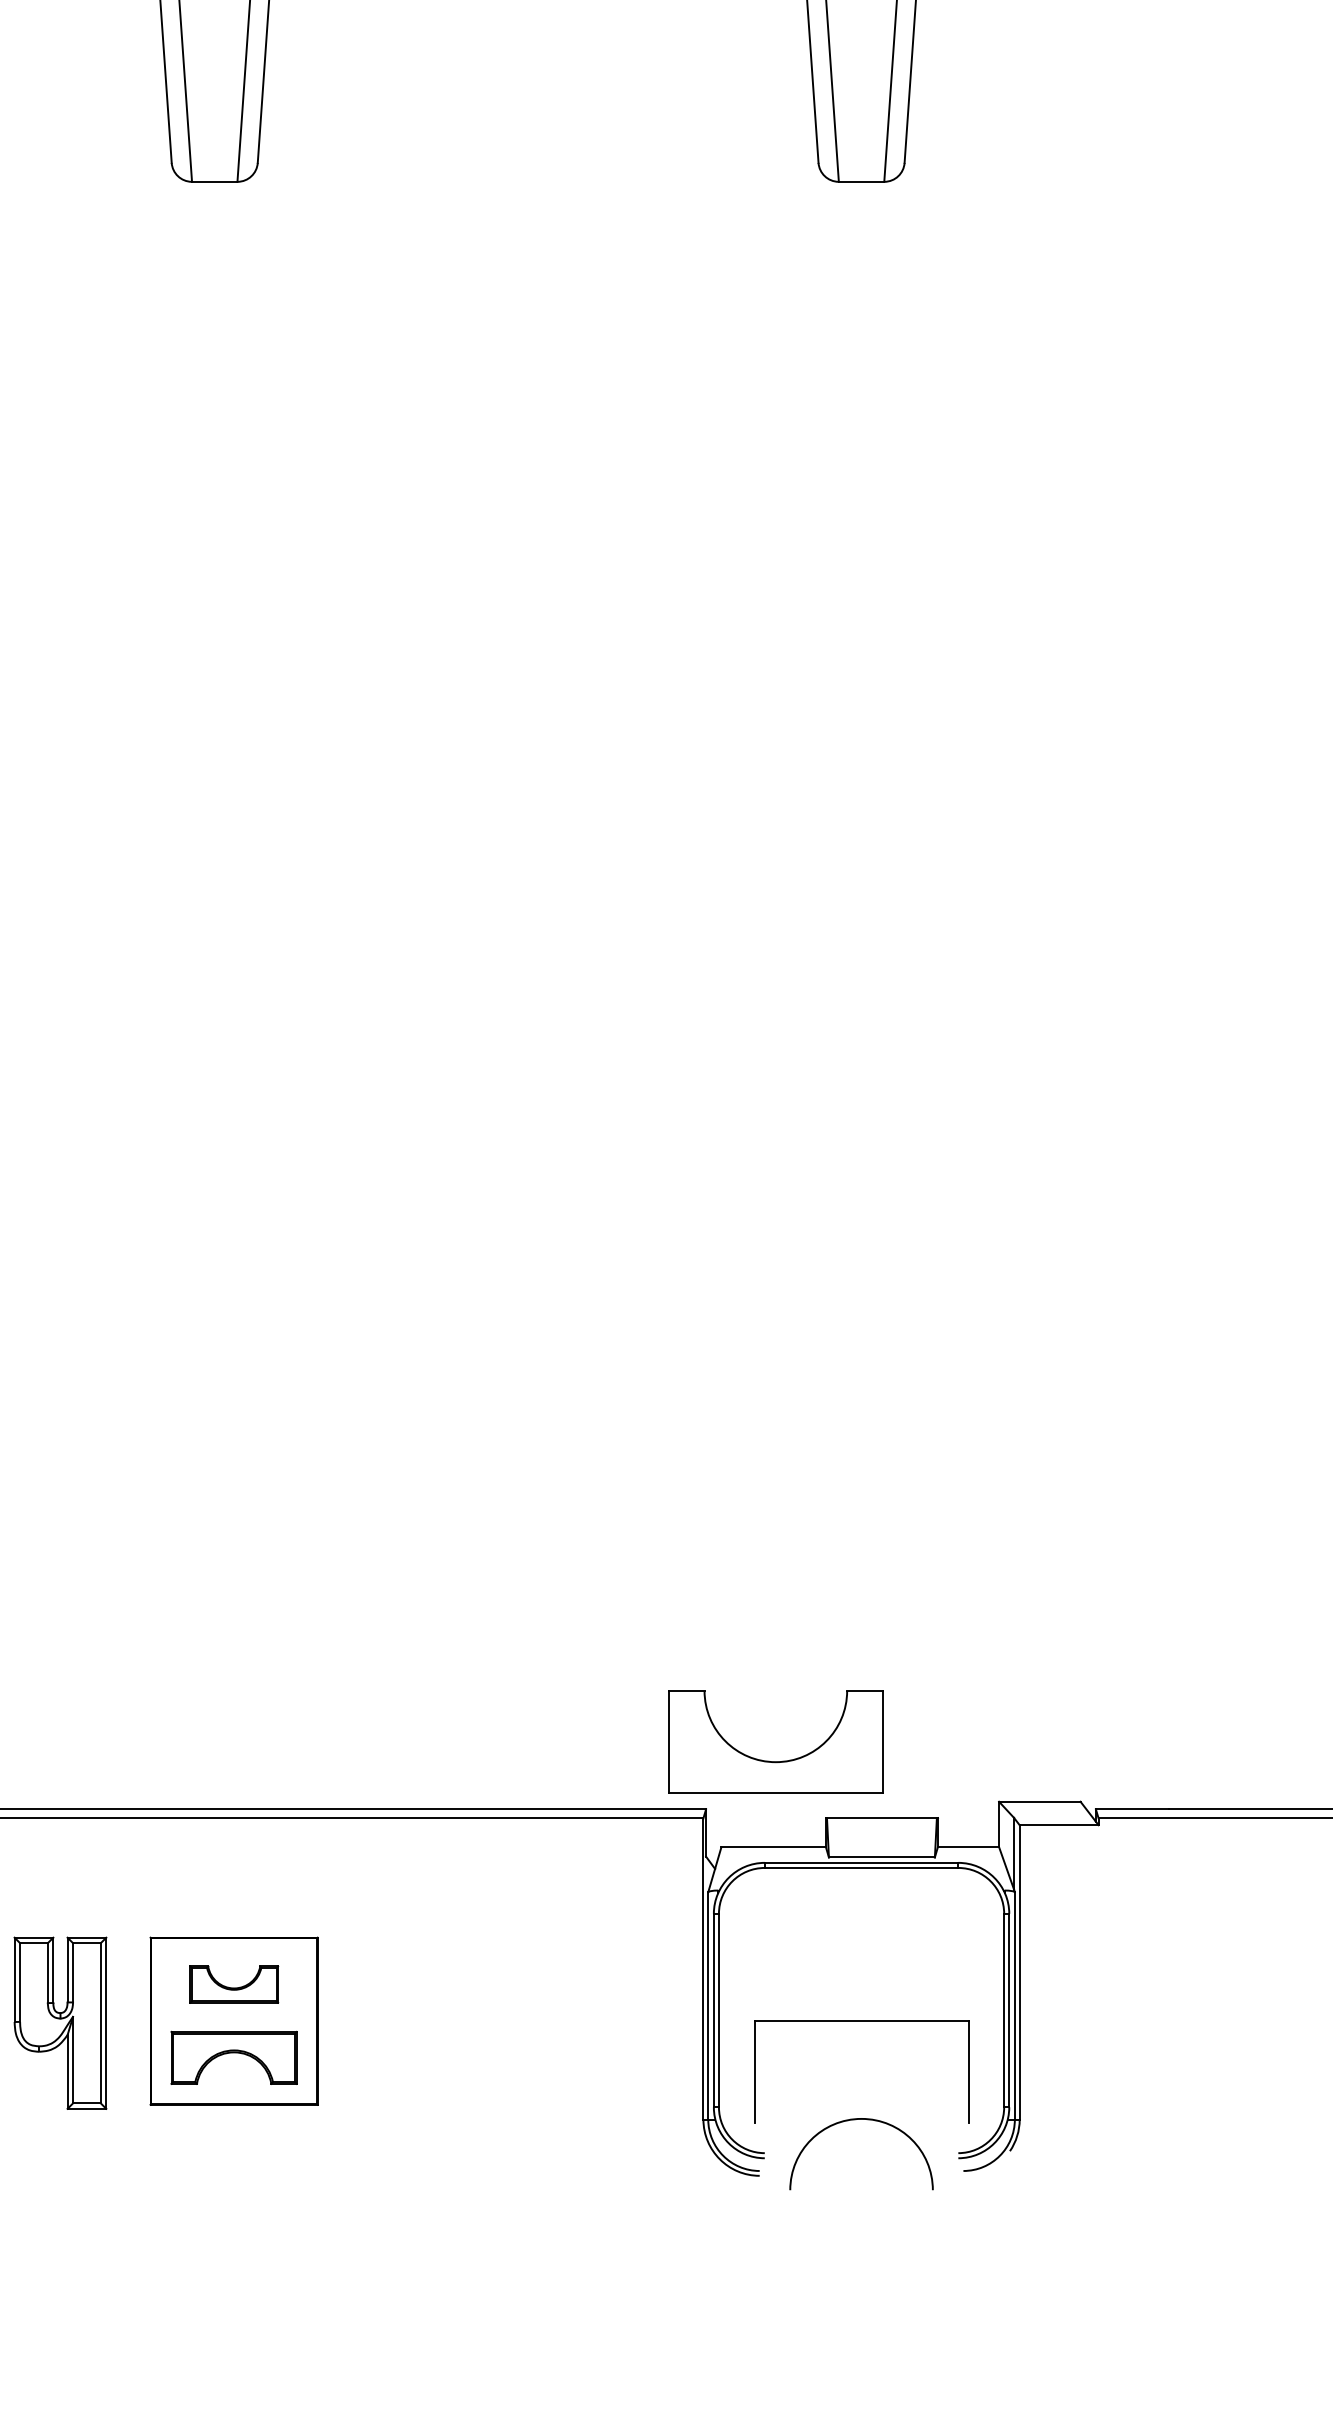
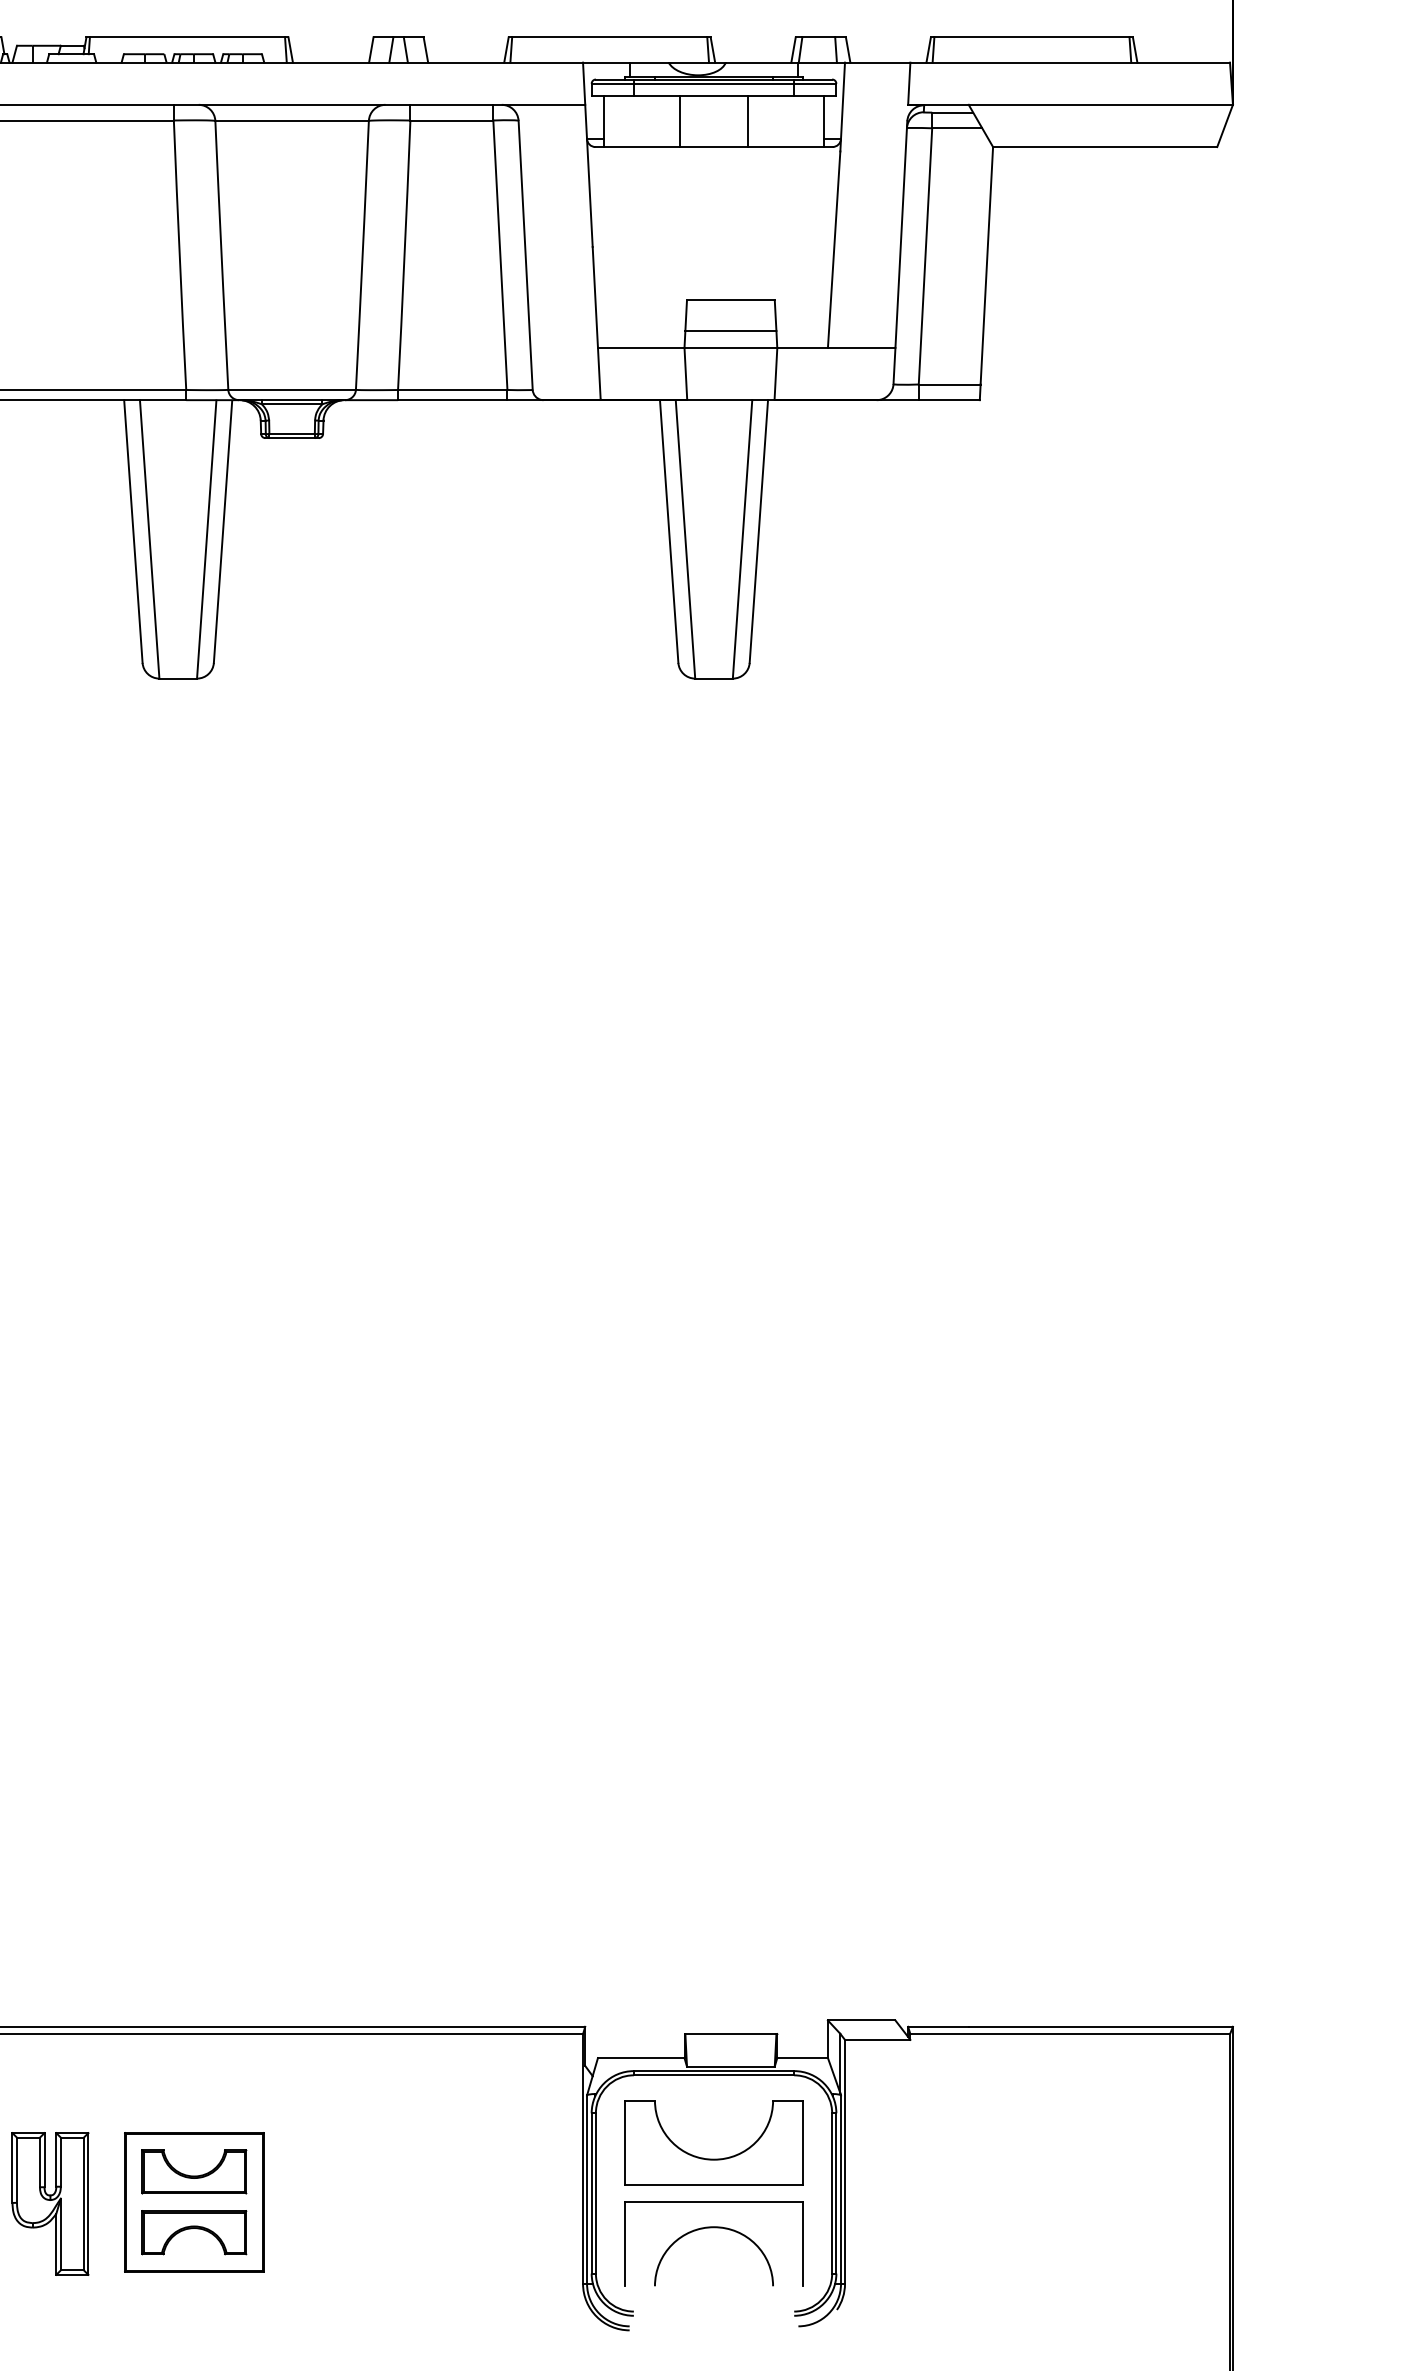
part: (775, 1760) -> (713, 2158), moved
part: (234, 1984) -> (194, 2171), size x1.43
arc: (860, 2120) -> (713, 2228), moved

